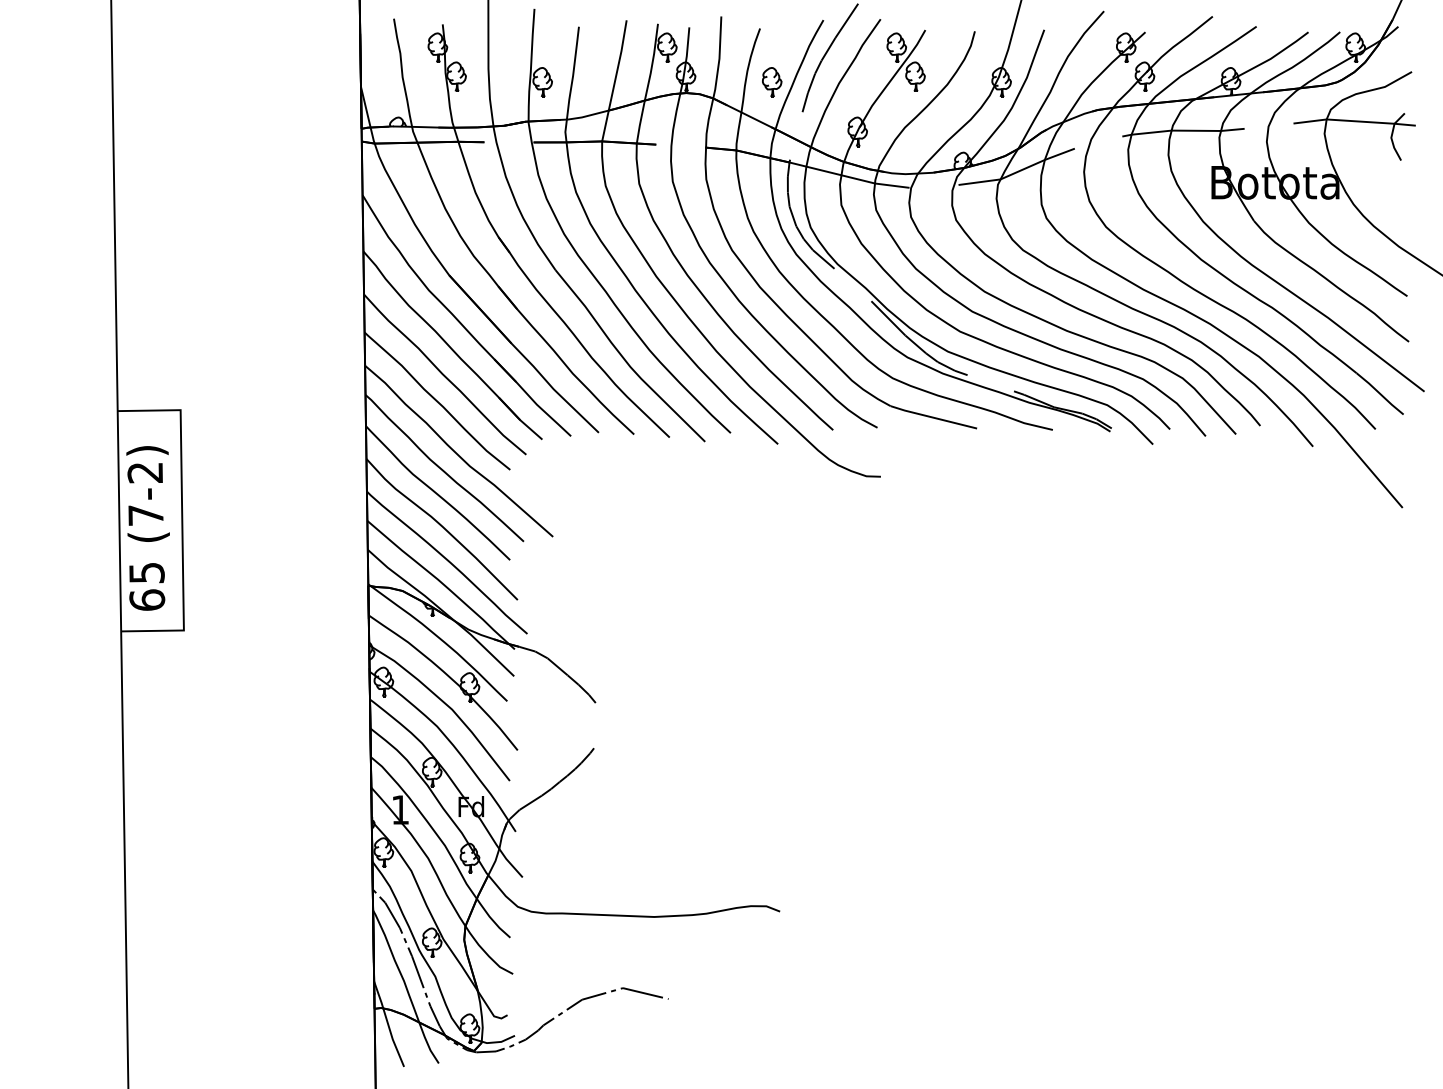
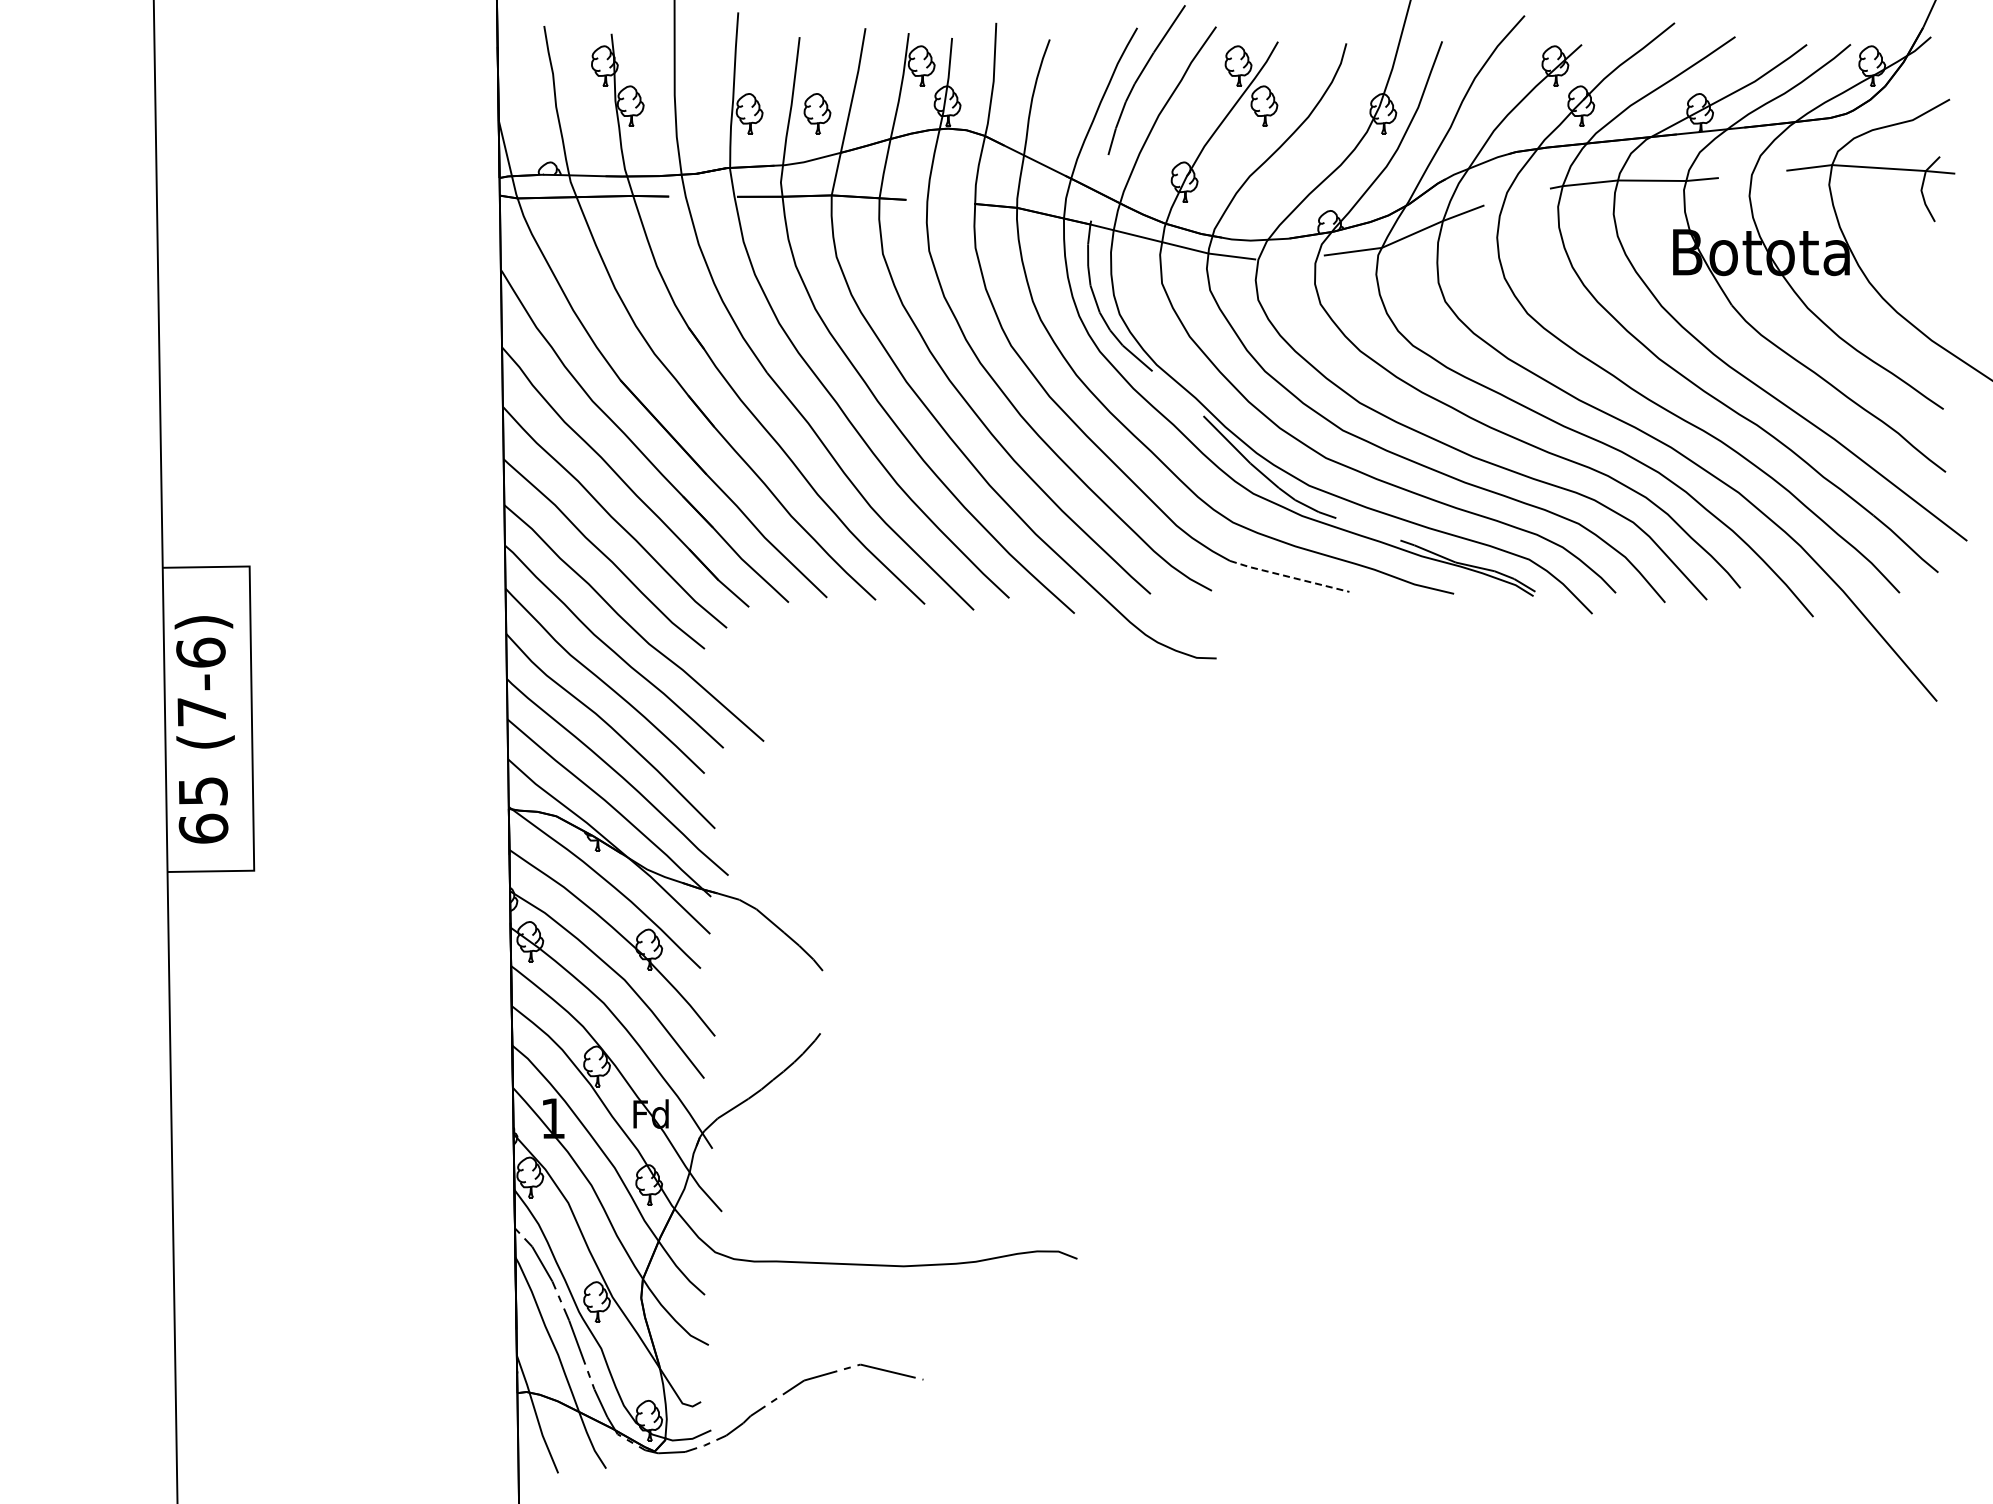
part: (772, 82) -> (817, 113), moved
line: (933, 417) -> (1289, 576), solid -> dashed
text: (145, 472) -> (200, 652), (7-2) -> (7-6)

